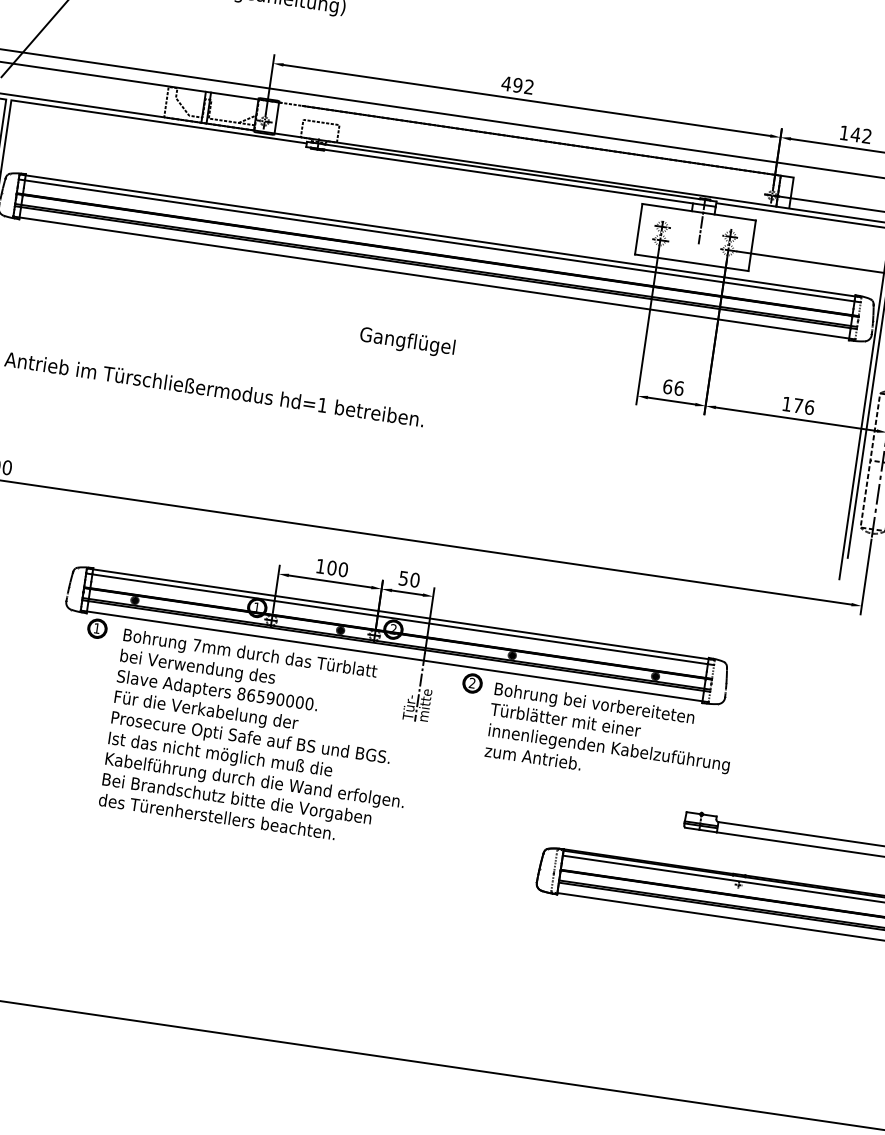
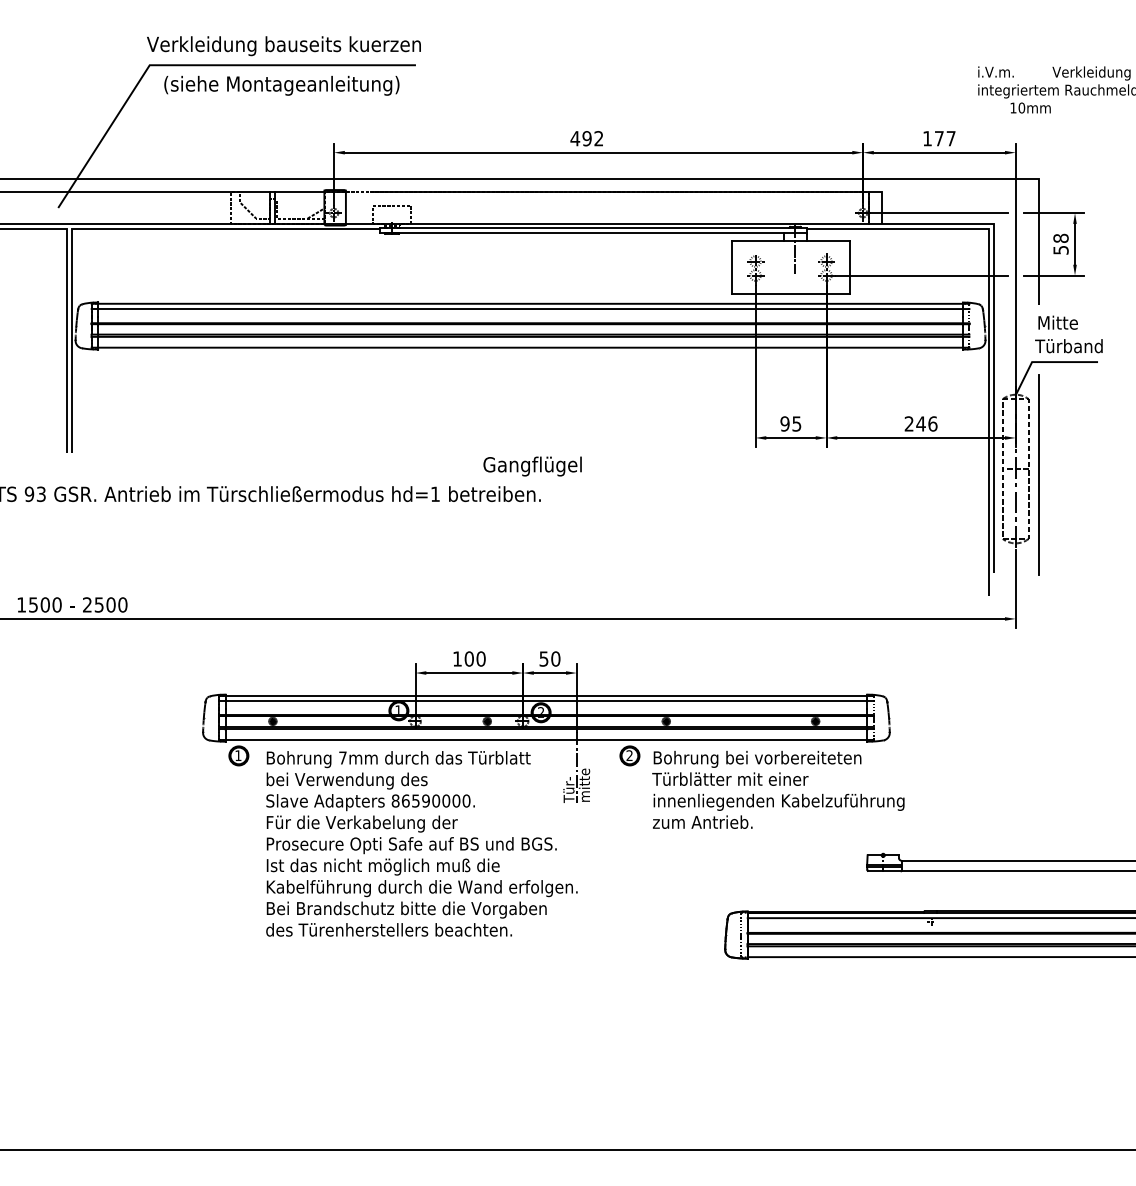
text: (860, 135) -> (944, 138), 142 -> 177
text: (407, 342) -> (532, 466), moved
text: (673, 387) -> (790, 423), 66 -> 95
text: (792, 404) -> (914, 423), 176 -> 246

